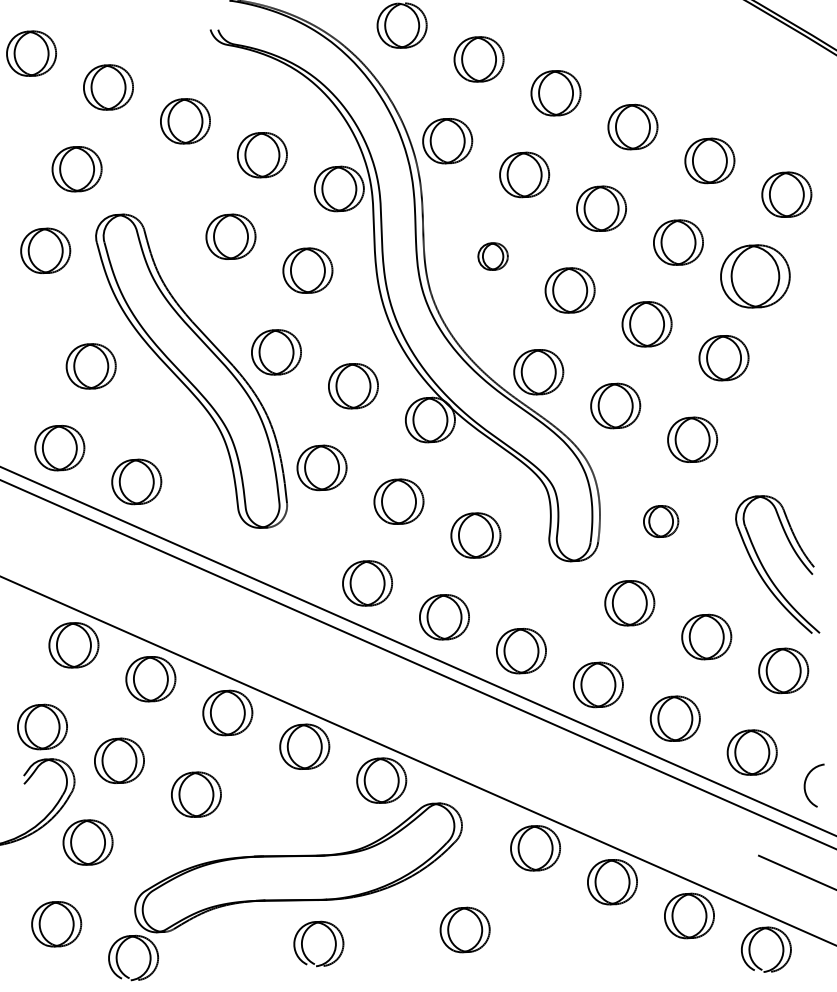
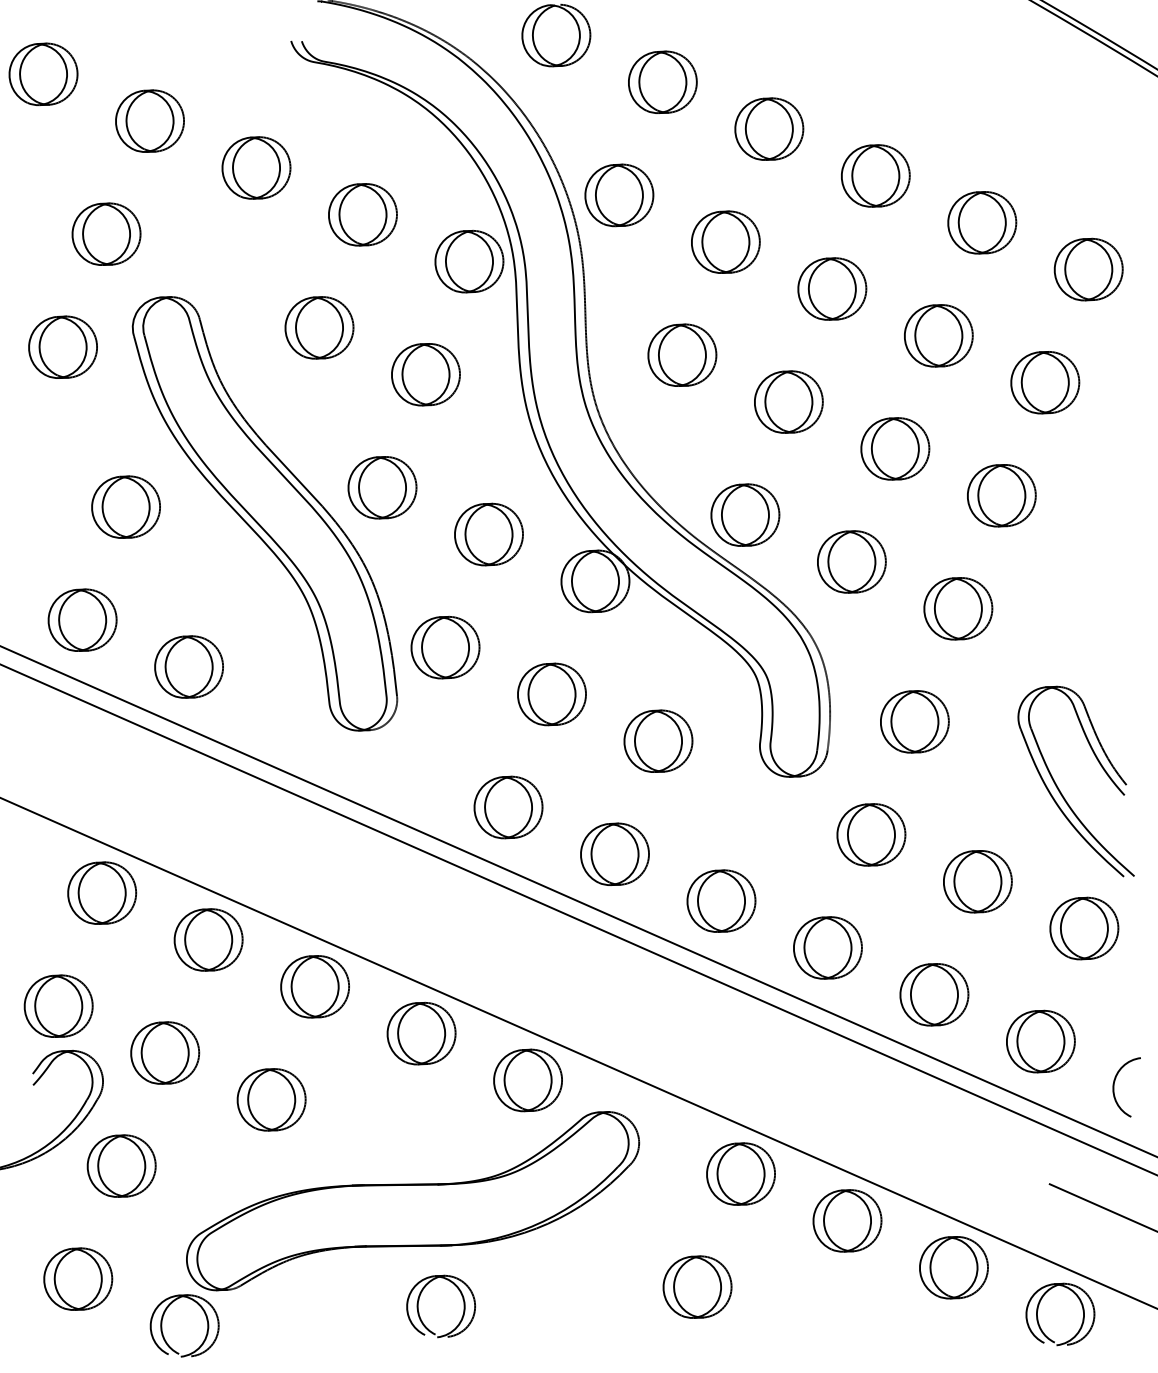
part: (492, 256) -> (681, 355), size x1.67
part: (755, 276) -> (1045, 382), size x0.71
part: (660, 521) -> (913, 721), size x1.43
part: (464, 929) -> (696, 1286), moved

